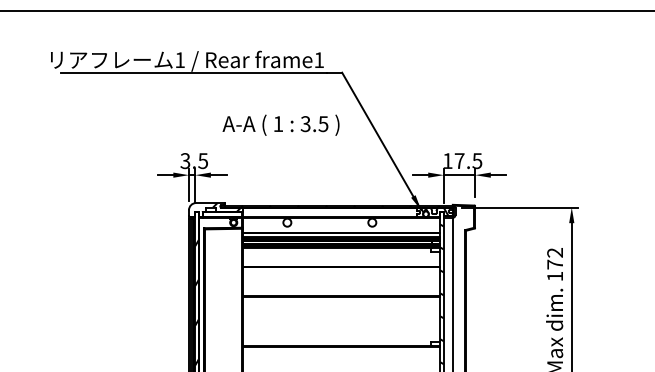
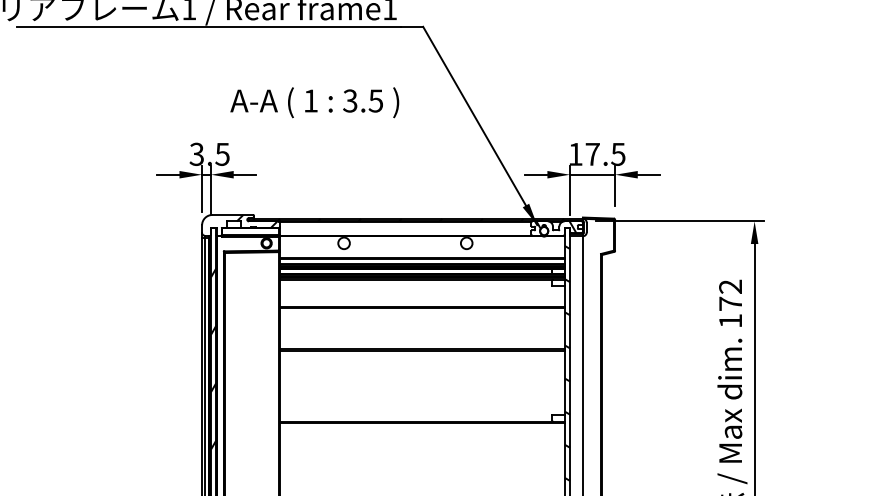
text: (280, 124) -> (313, 101), moved

